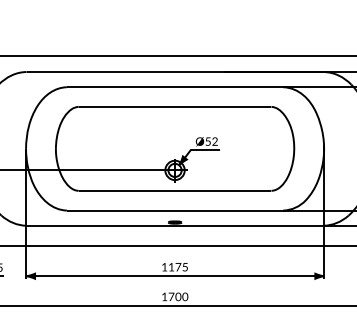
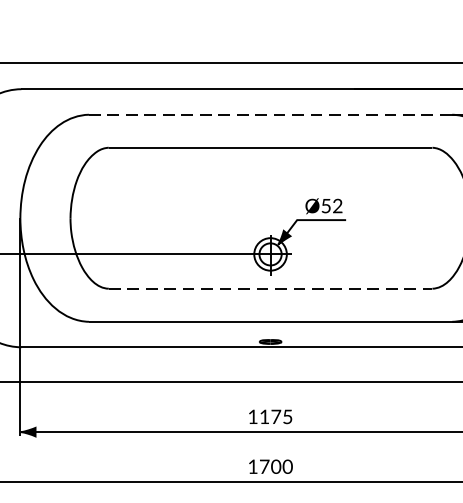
line: (175, 87) -> (271, 115), solid -> dashed
line: (175, 190) -> (271, 288), solid -> dashed

